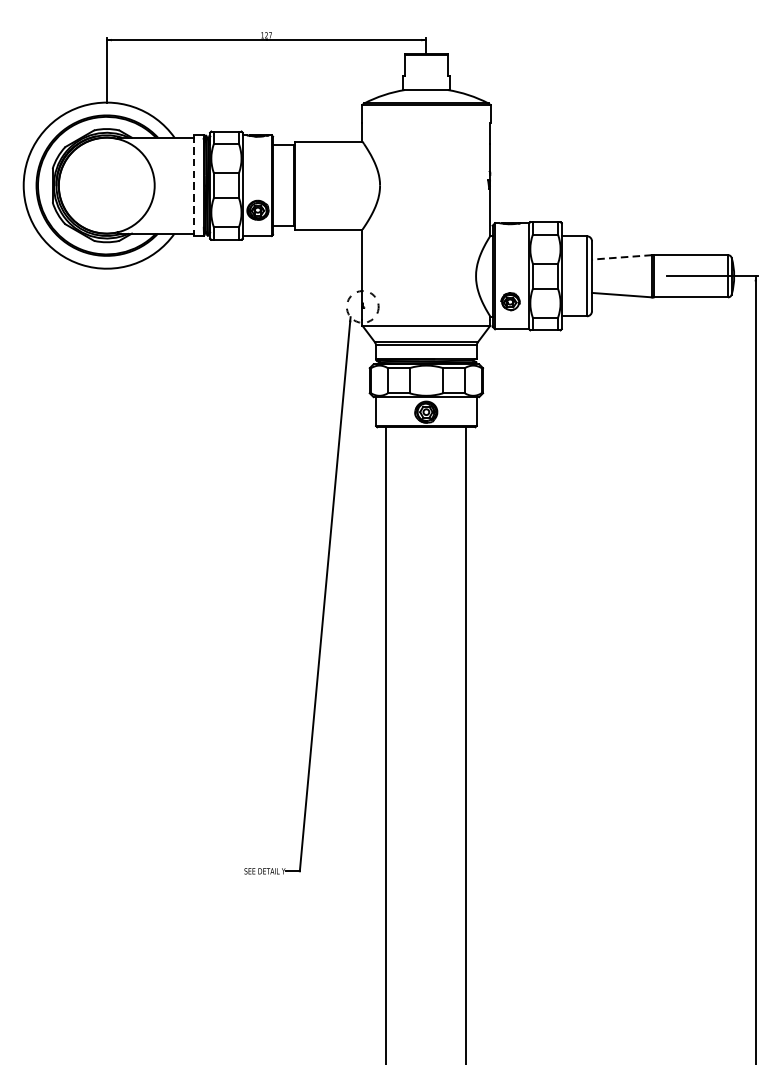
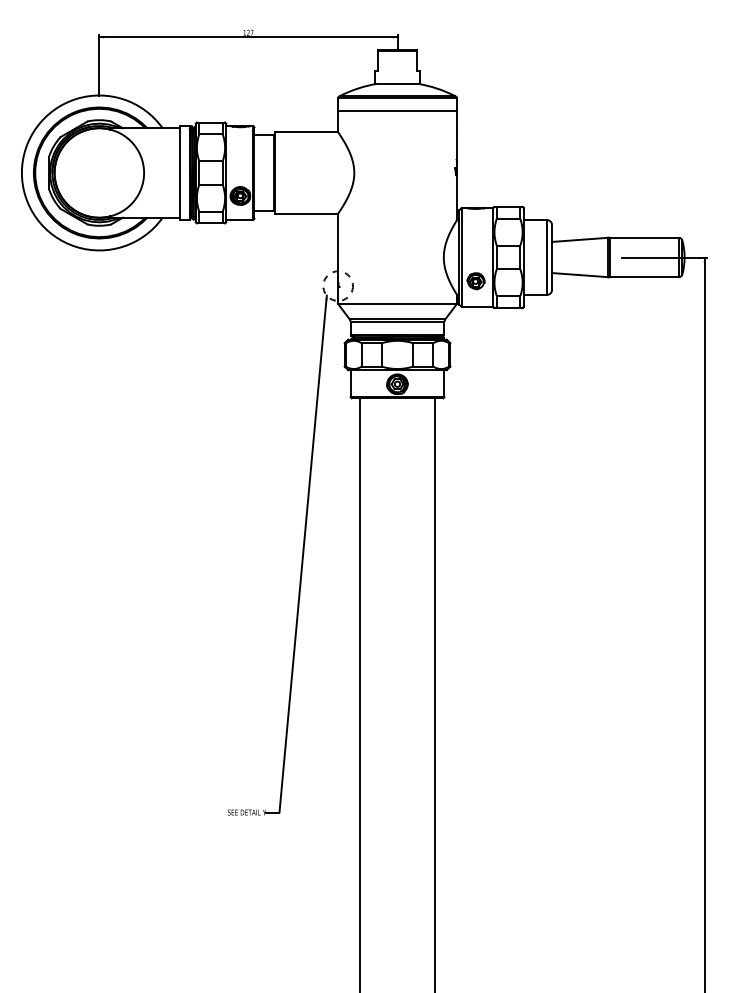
line: (426, 118) -> (397, 110), added
line: (193, 185) -> (180, 172), dashed -> solid
line: (621, 256) -> (579, 239), dashed -> solid

